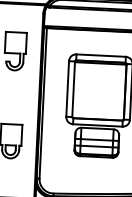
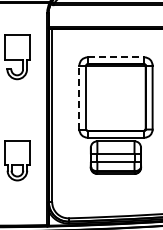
line: (101, 55) -> (116, 57), solid -> dashed
line: (67, 88) -> (79, 97), solid -> dashed

